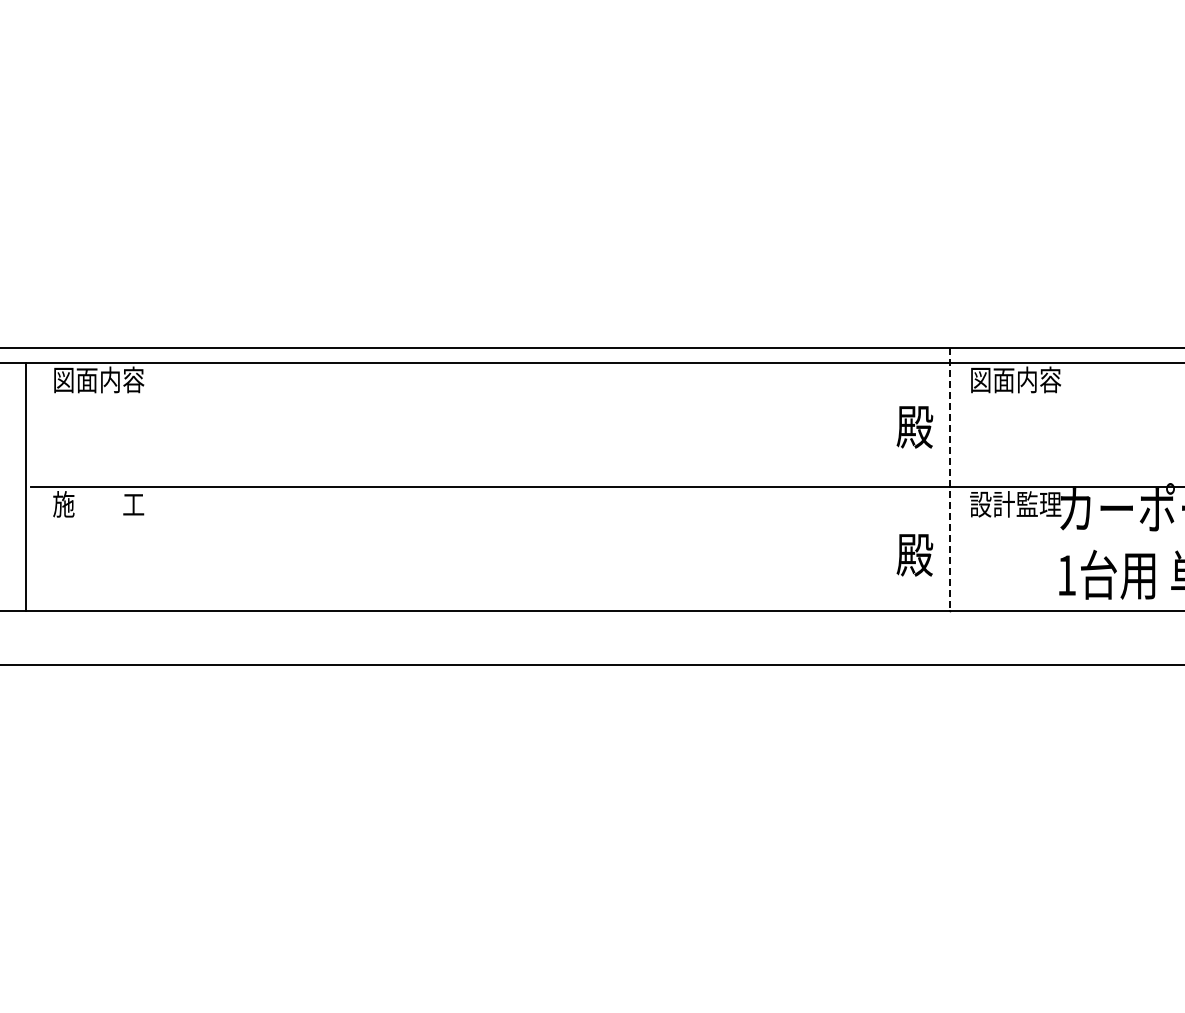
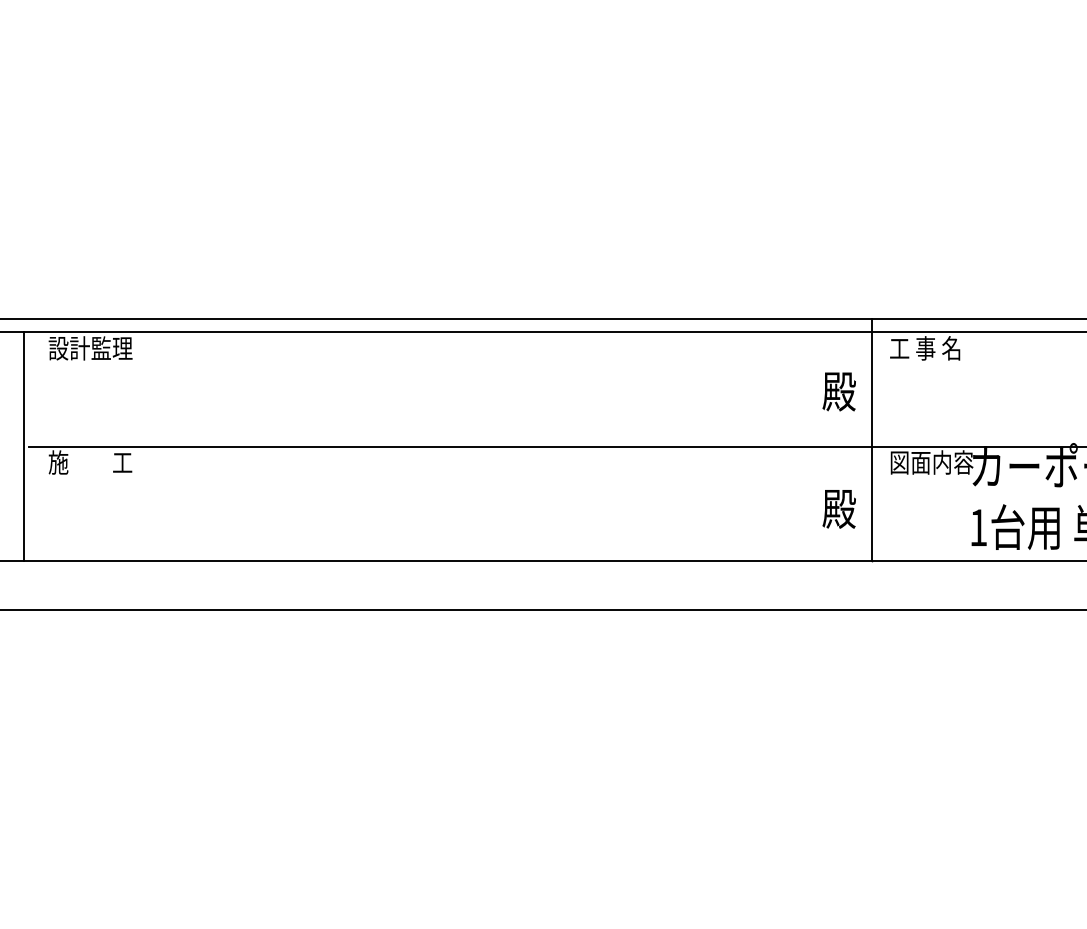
text: (98, 379) -> (90, 348), 図面内容 -> 設計監理
text: (1015, 379) -> (931, 348), 図面内容 -> 工 事 名
line: (950, 479) -> (871, 439), dashed -> solid
text: (1015, 504) -> (931, 462), 設計監理 -> 図面内容

